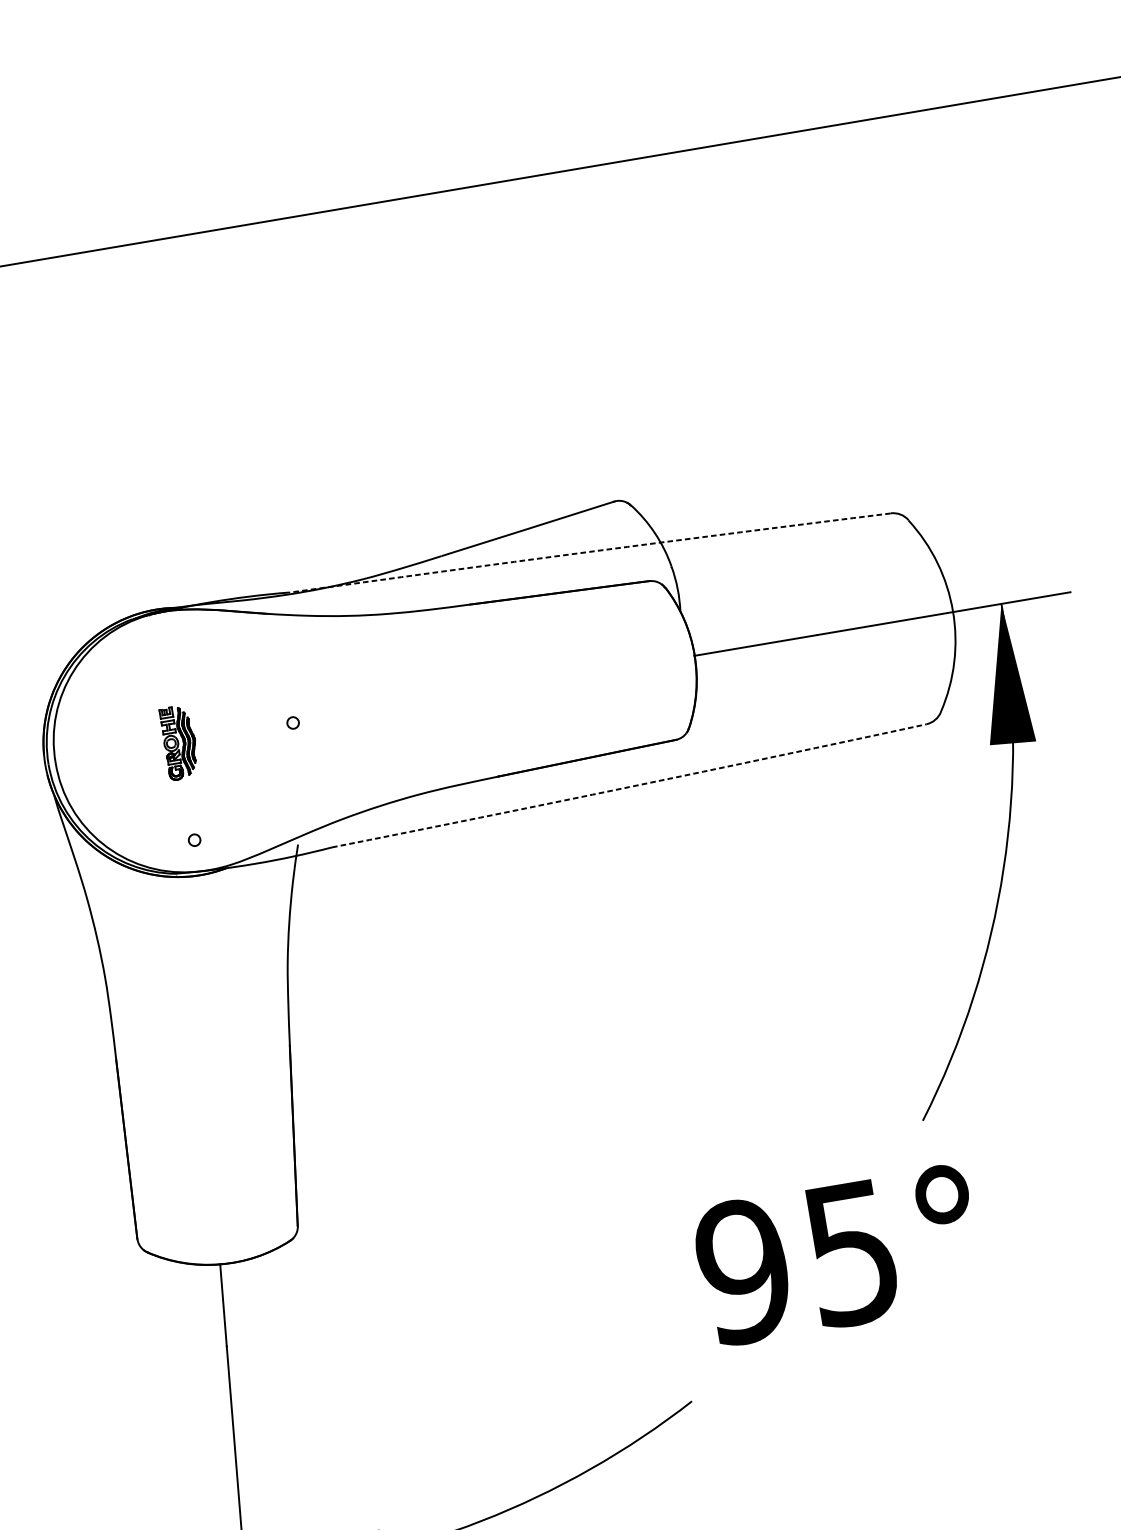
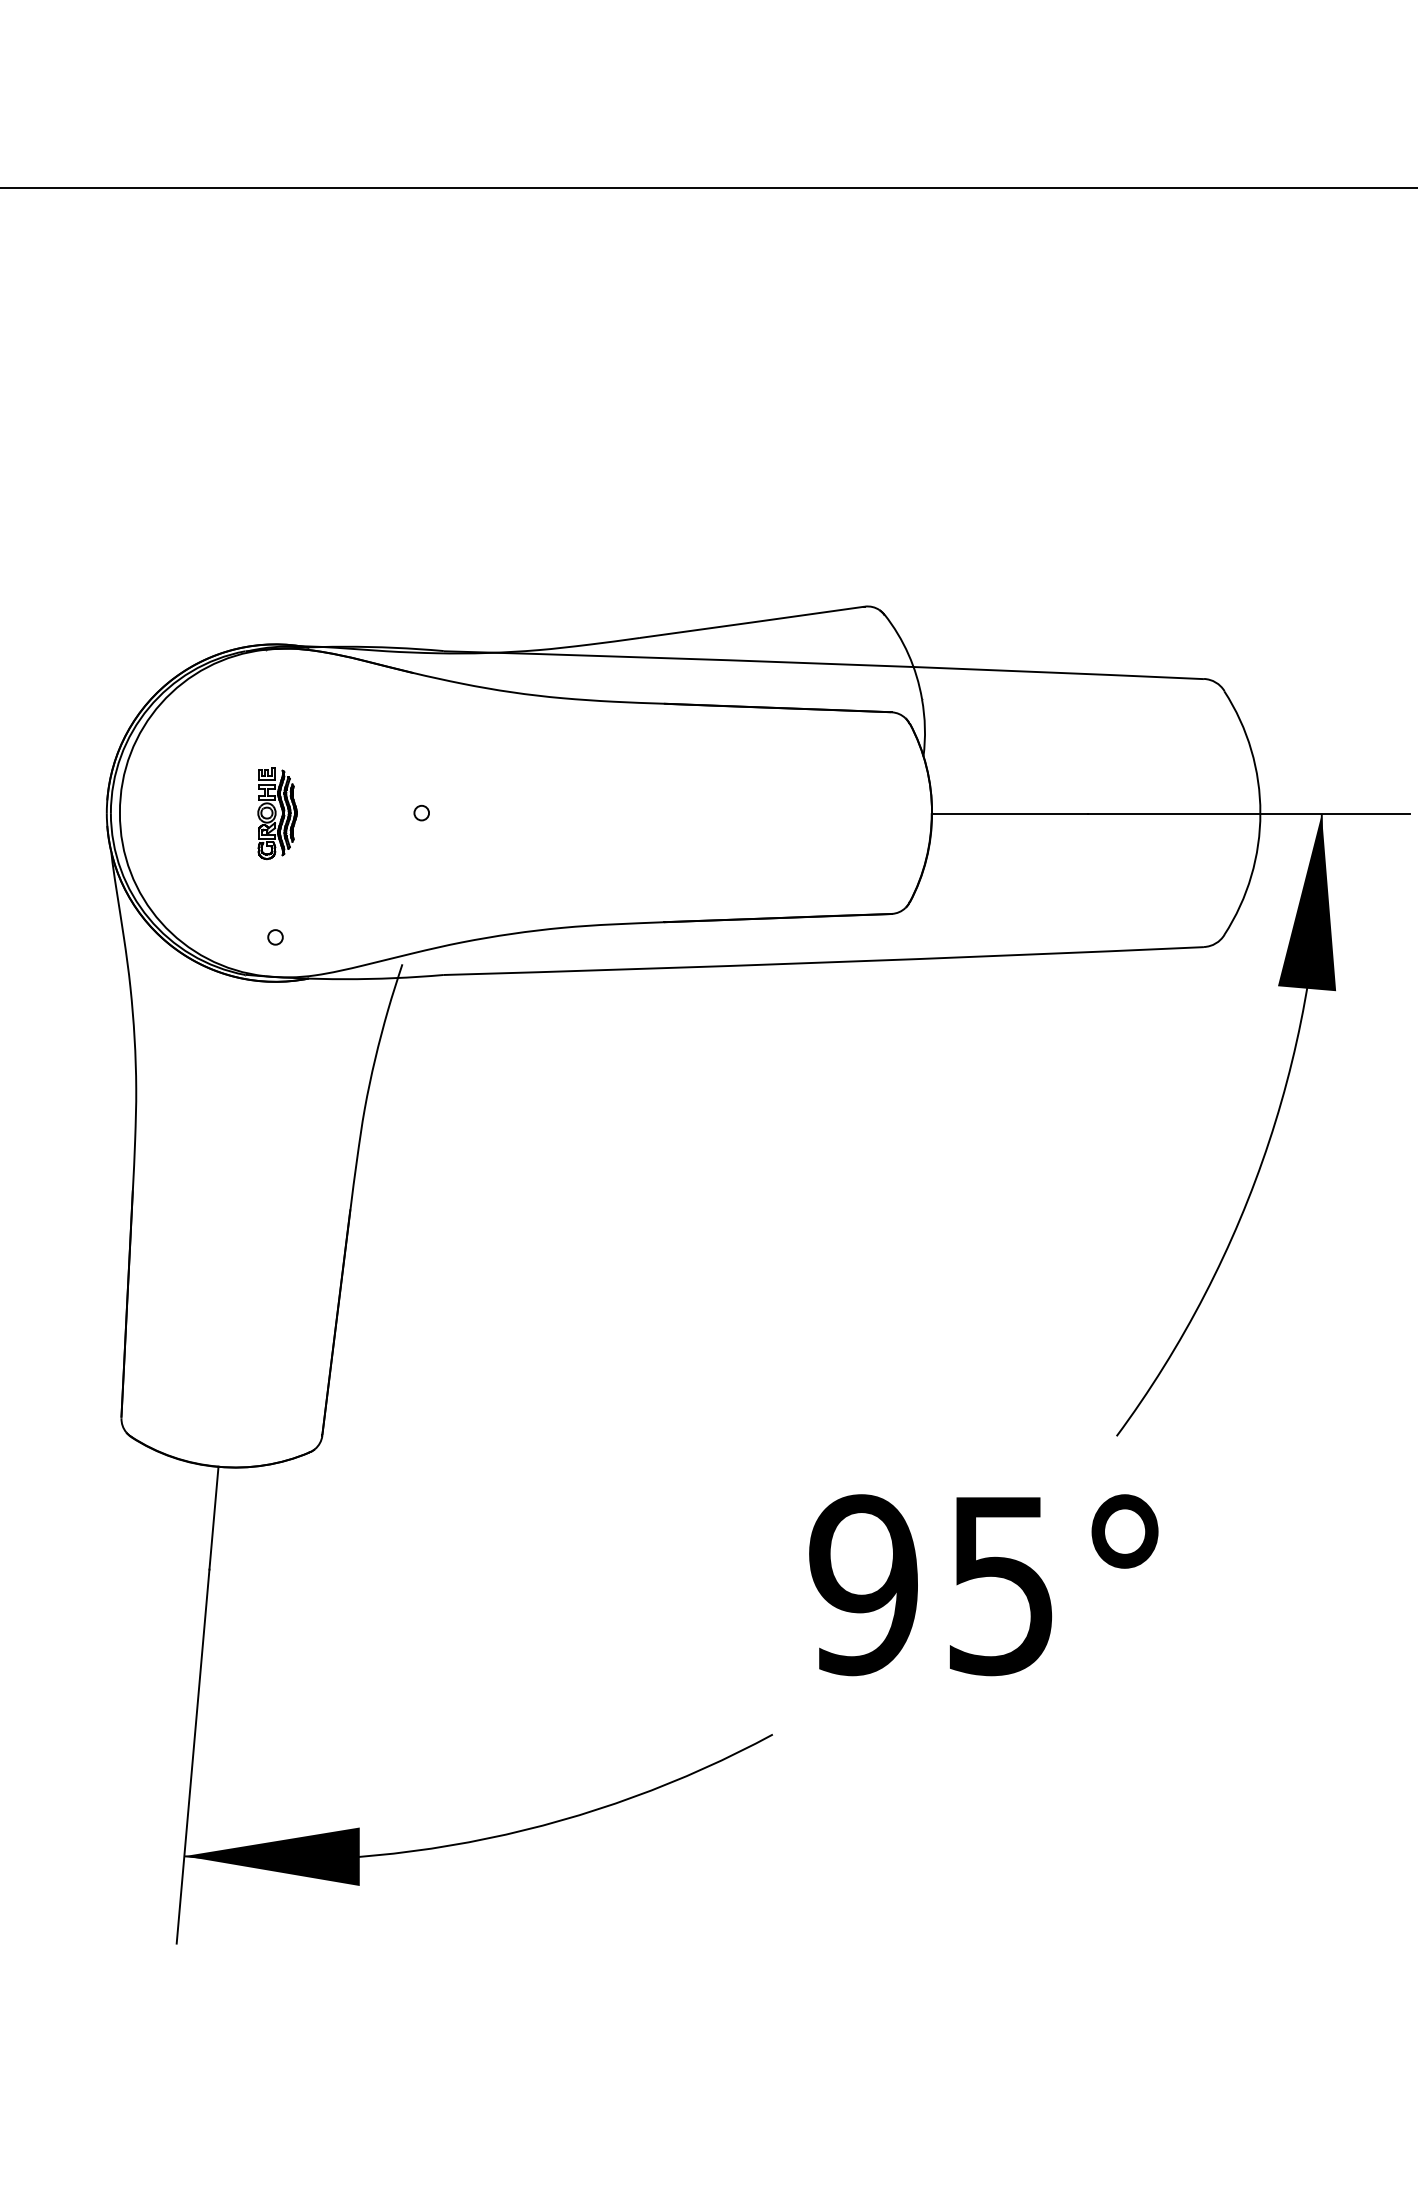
arc: (589, 551) -> (823, 663), dashed -> solid
arc: (629, 787) -> (823, 962), dashed -> solid

